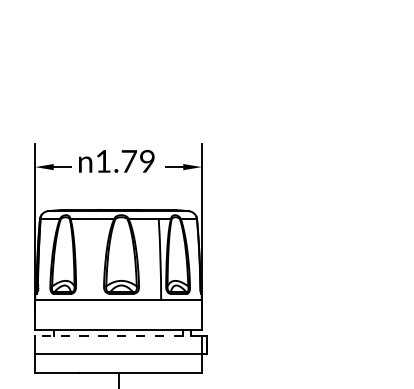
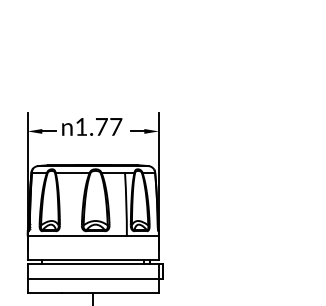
text: (147, 160) -> (116, 126), 1.79 -> 1.77
line: (117, 335) -> (92, 264), dashed -> solid

